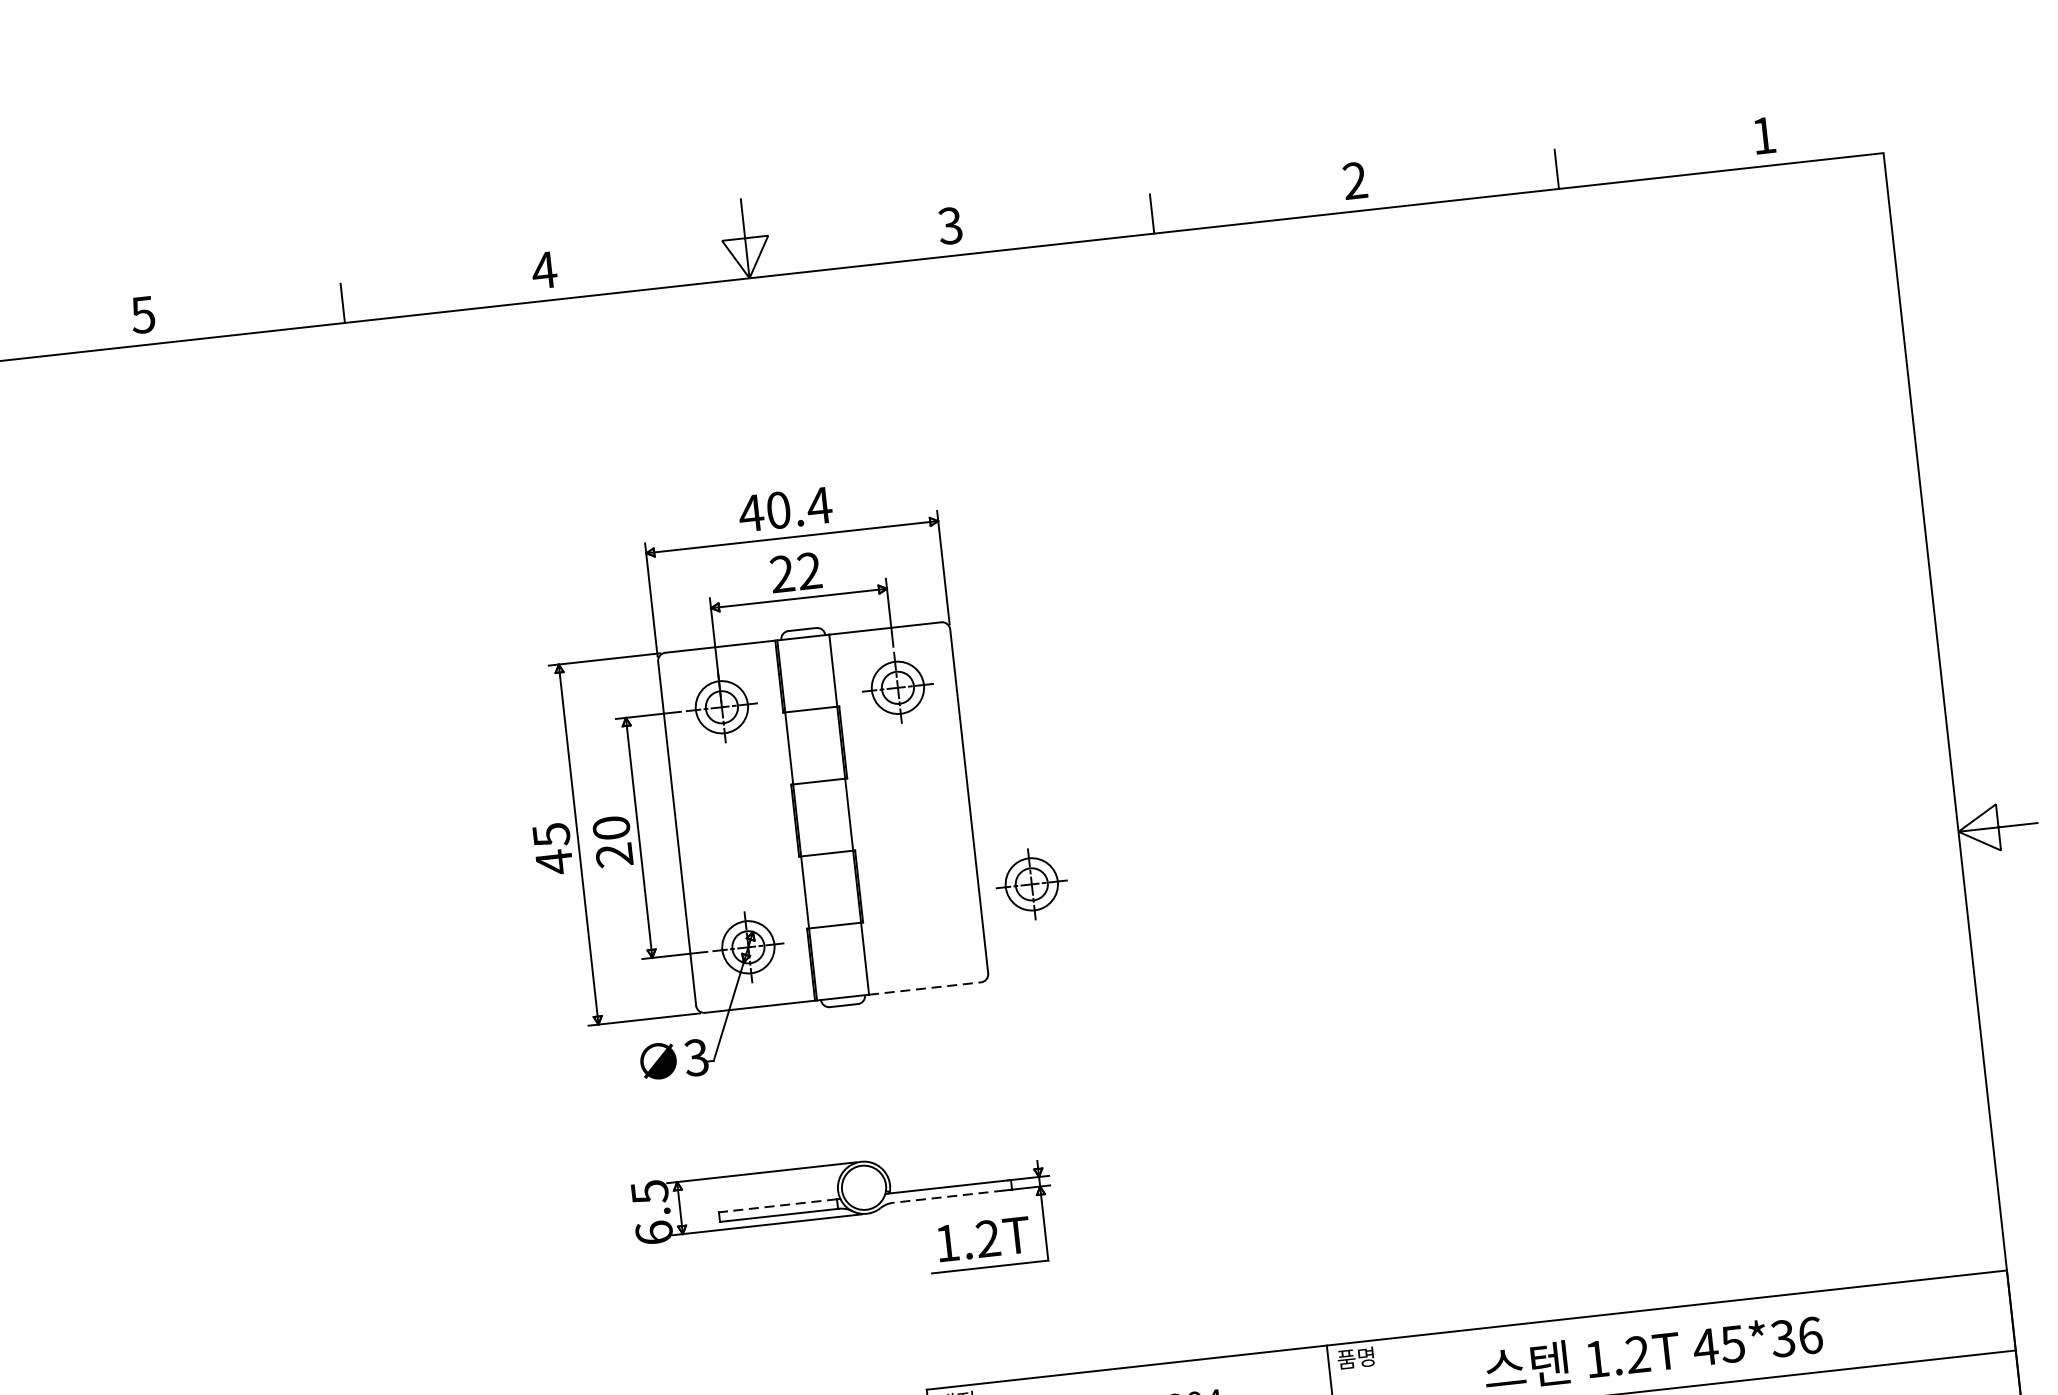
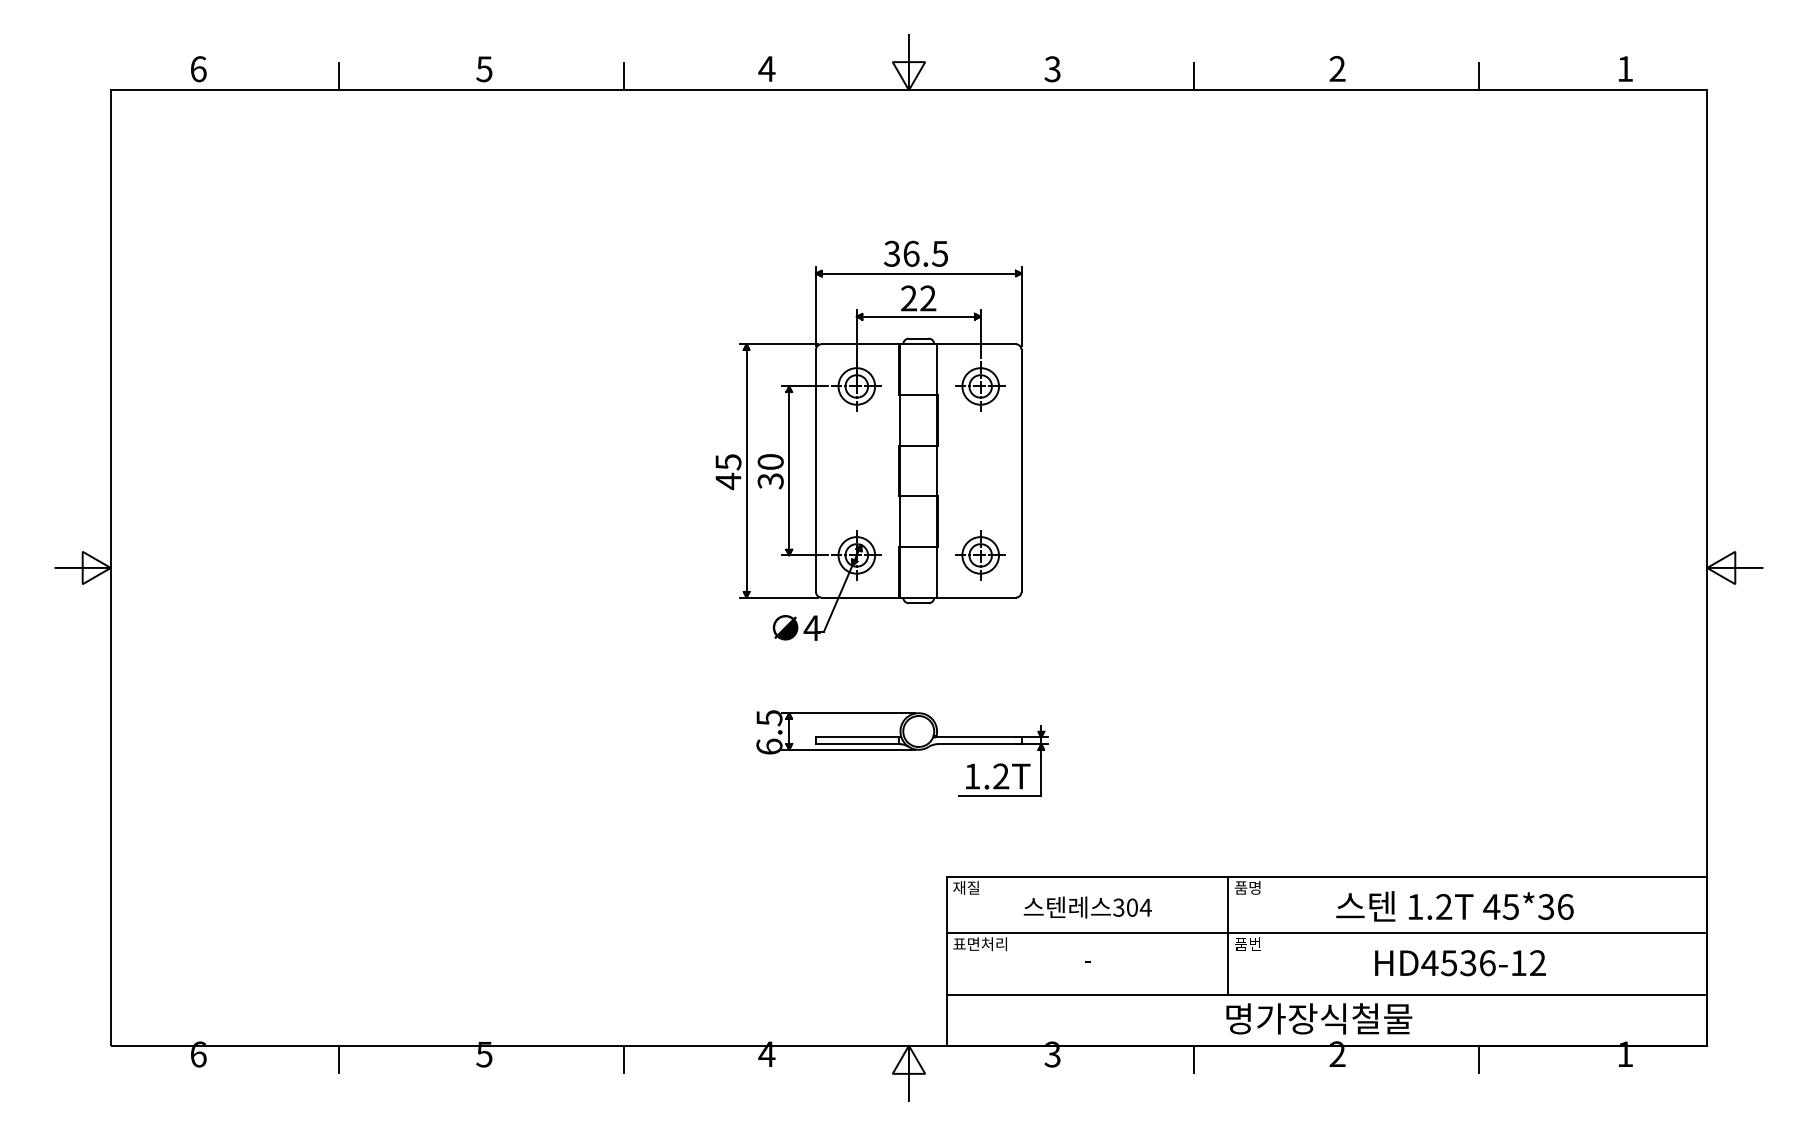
text: (784, 509) -> (915, 253), 40.4 -> 36.5
text: (614, 855) -> (770, 481), 20 -> 30
part: (1031, 884) -> (980, 555), moved
line: (925, 988) -> (976, 597), dashed -> solid
text: (695, 1058) -> (811, 628), 3 -> 4
line: (948, 1197) -> (976, 744), dashed -> solid
line: (782, 1205) -> (860, 737), dashed -> solid

